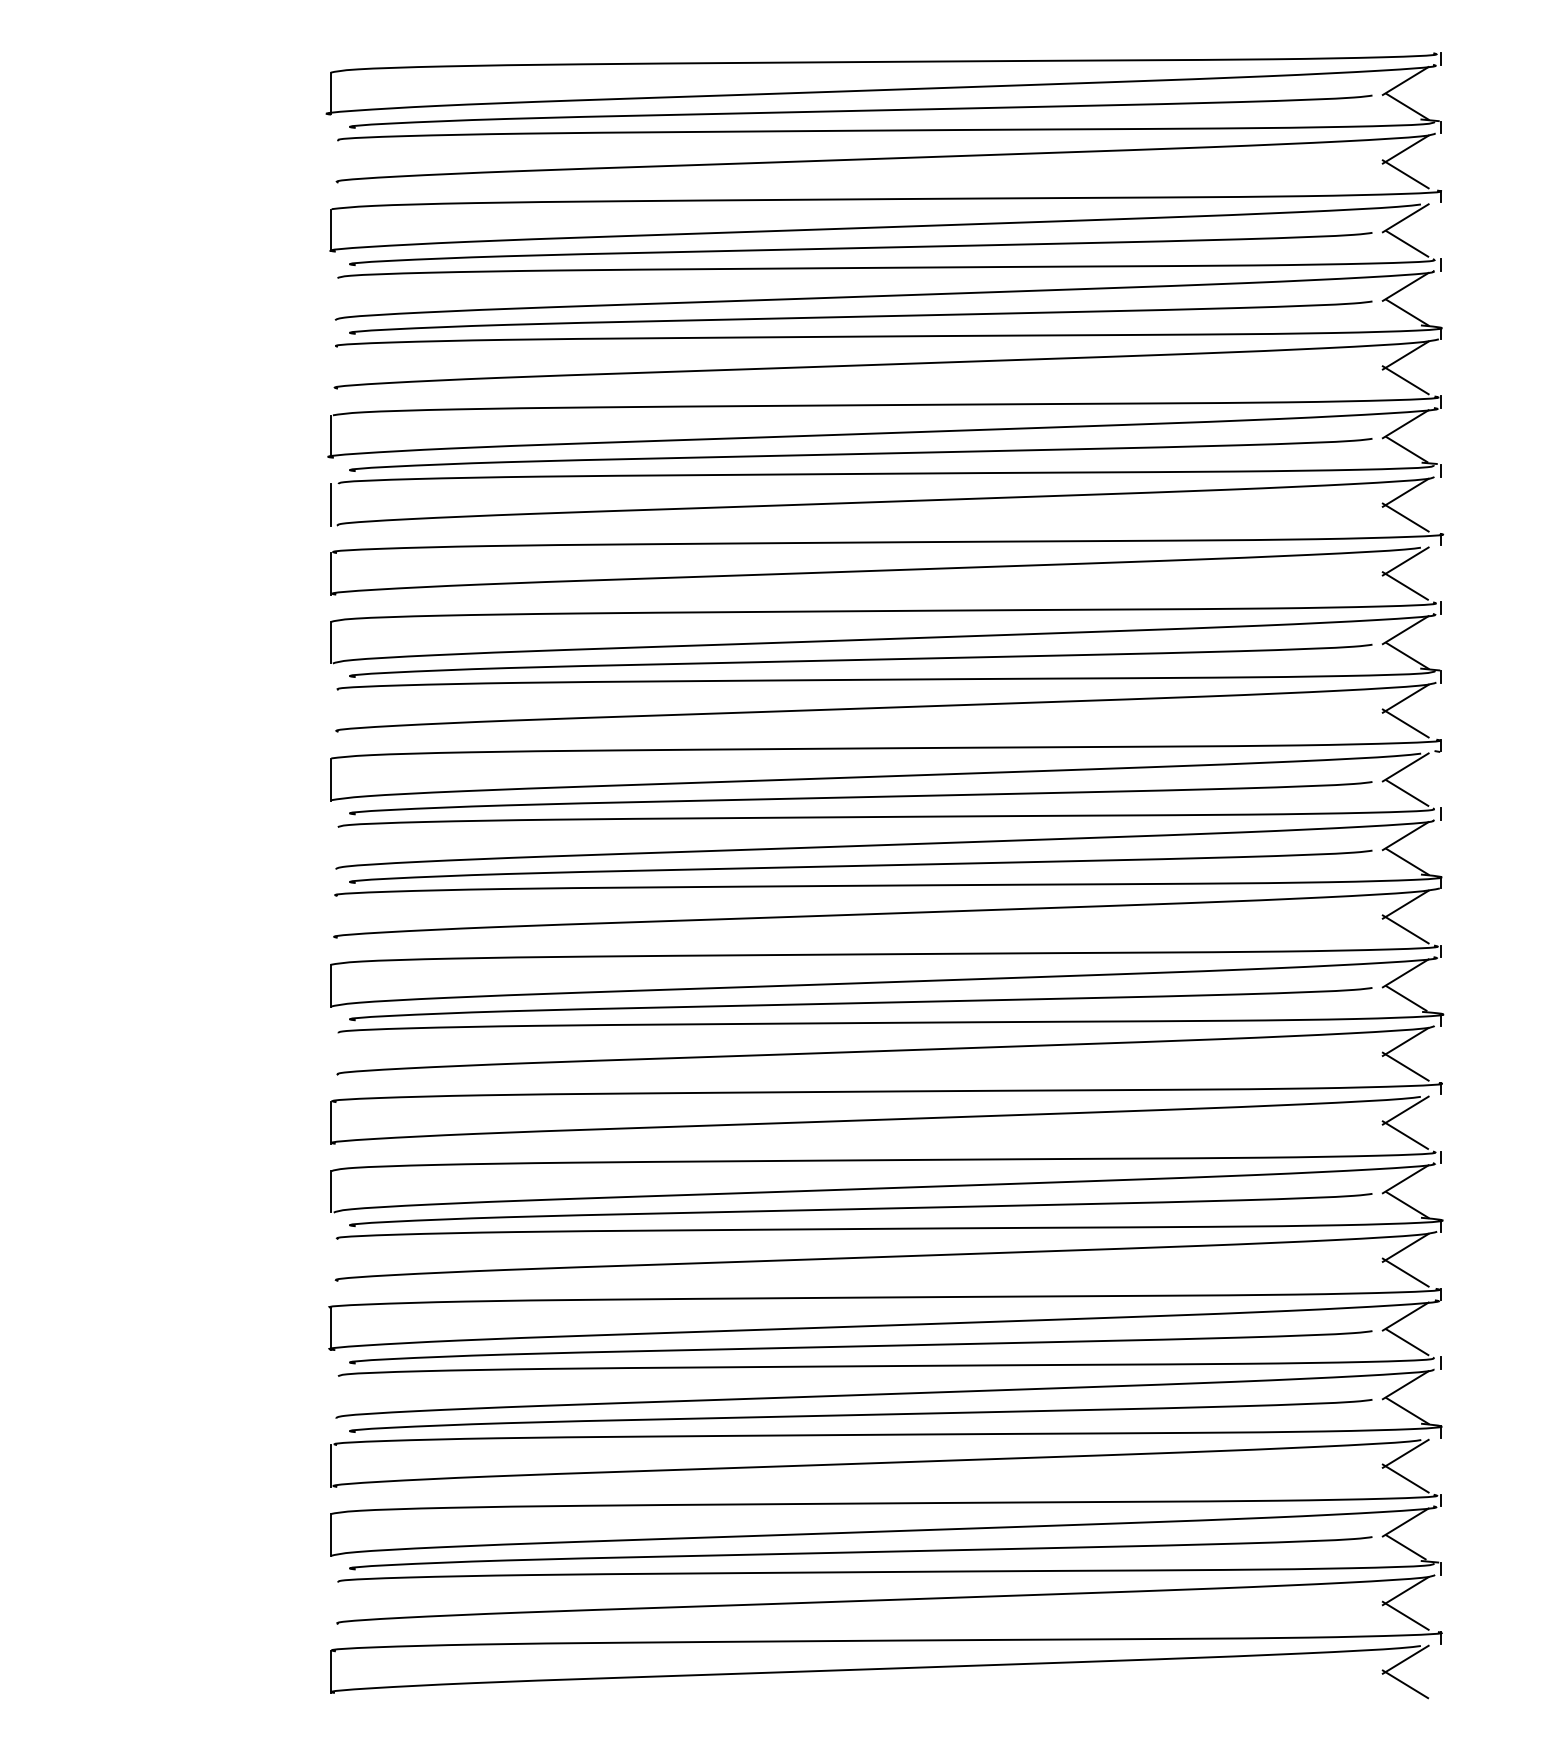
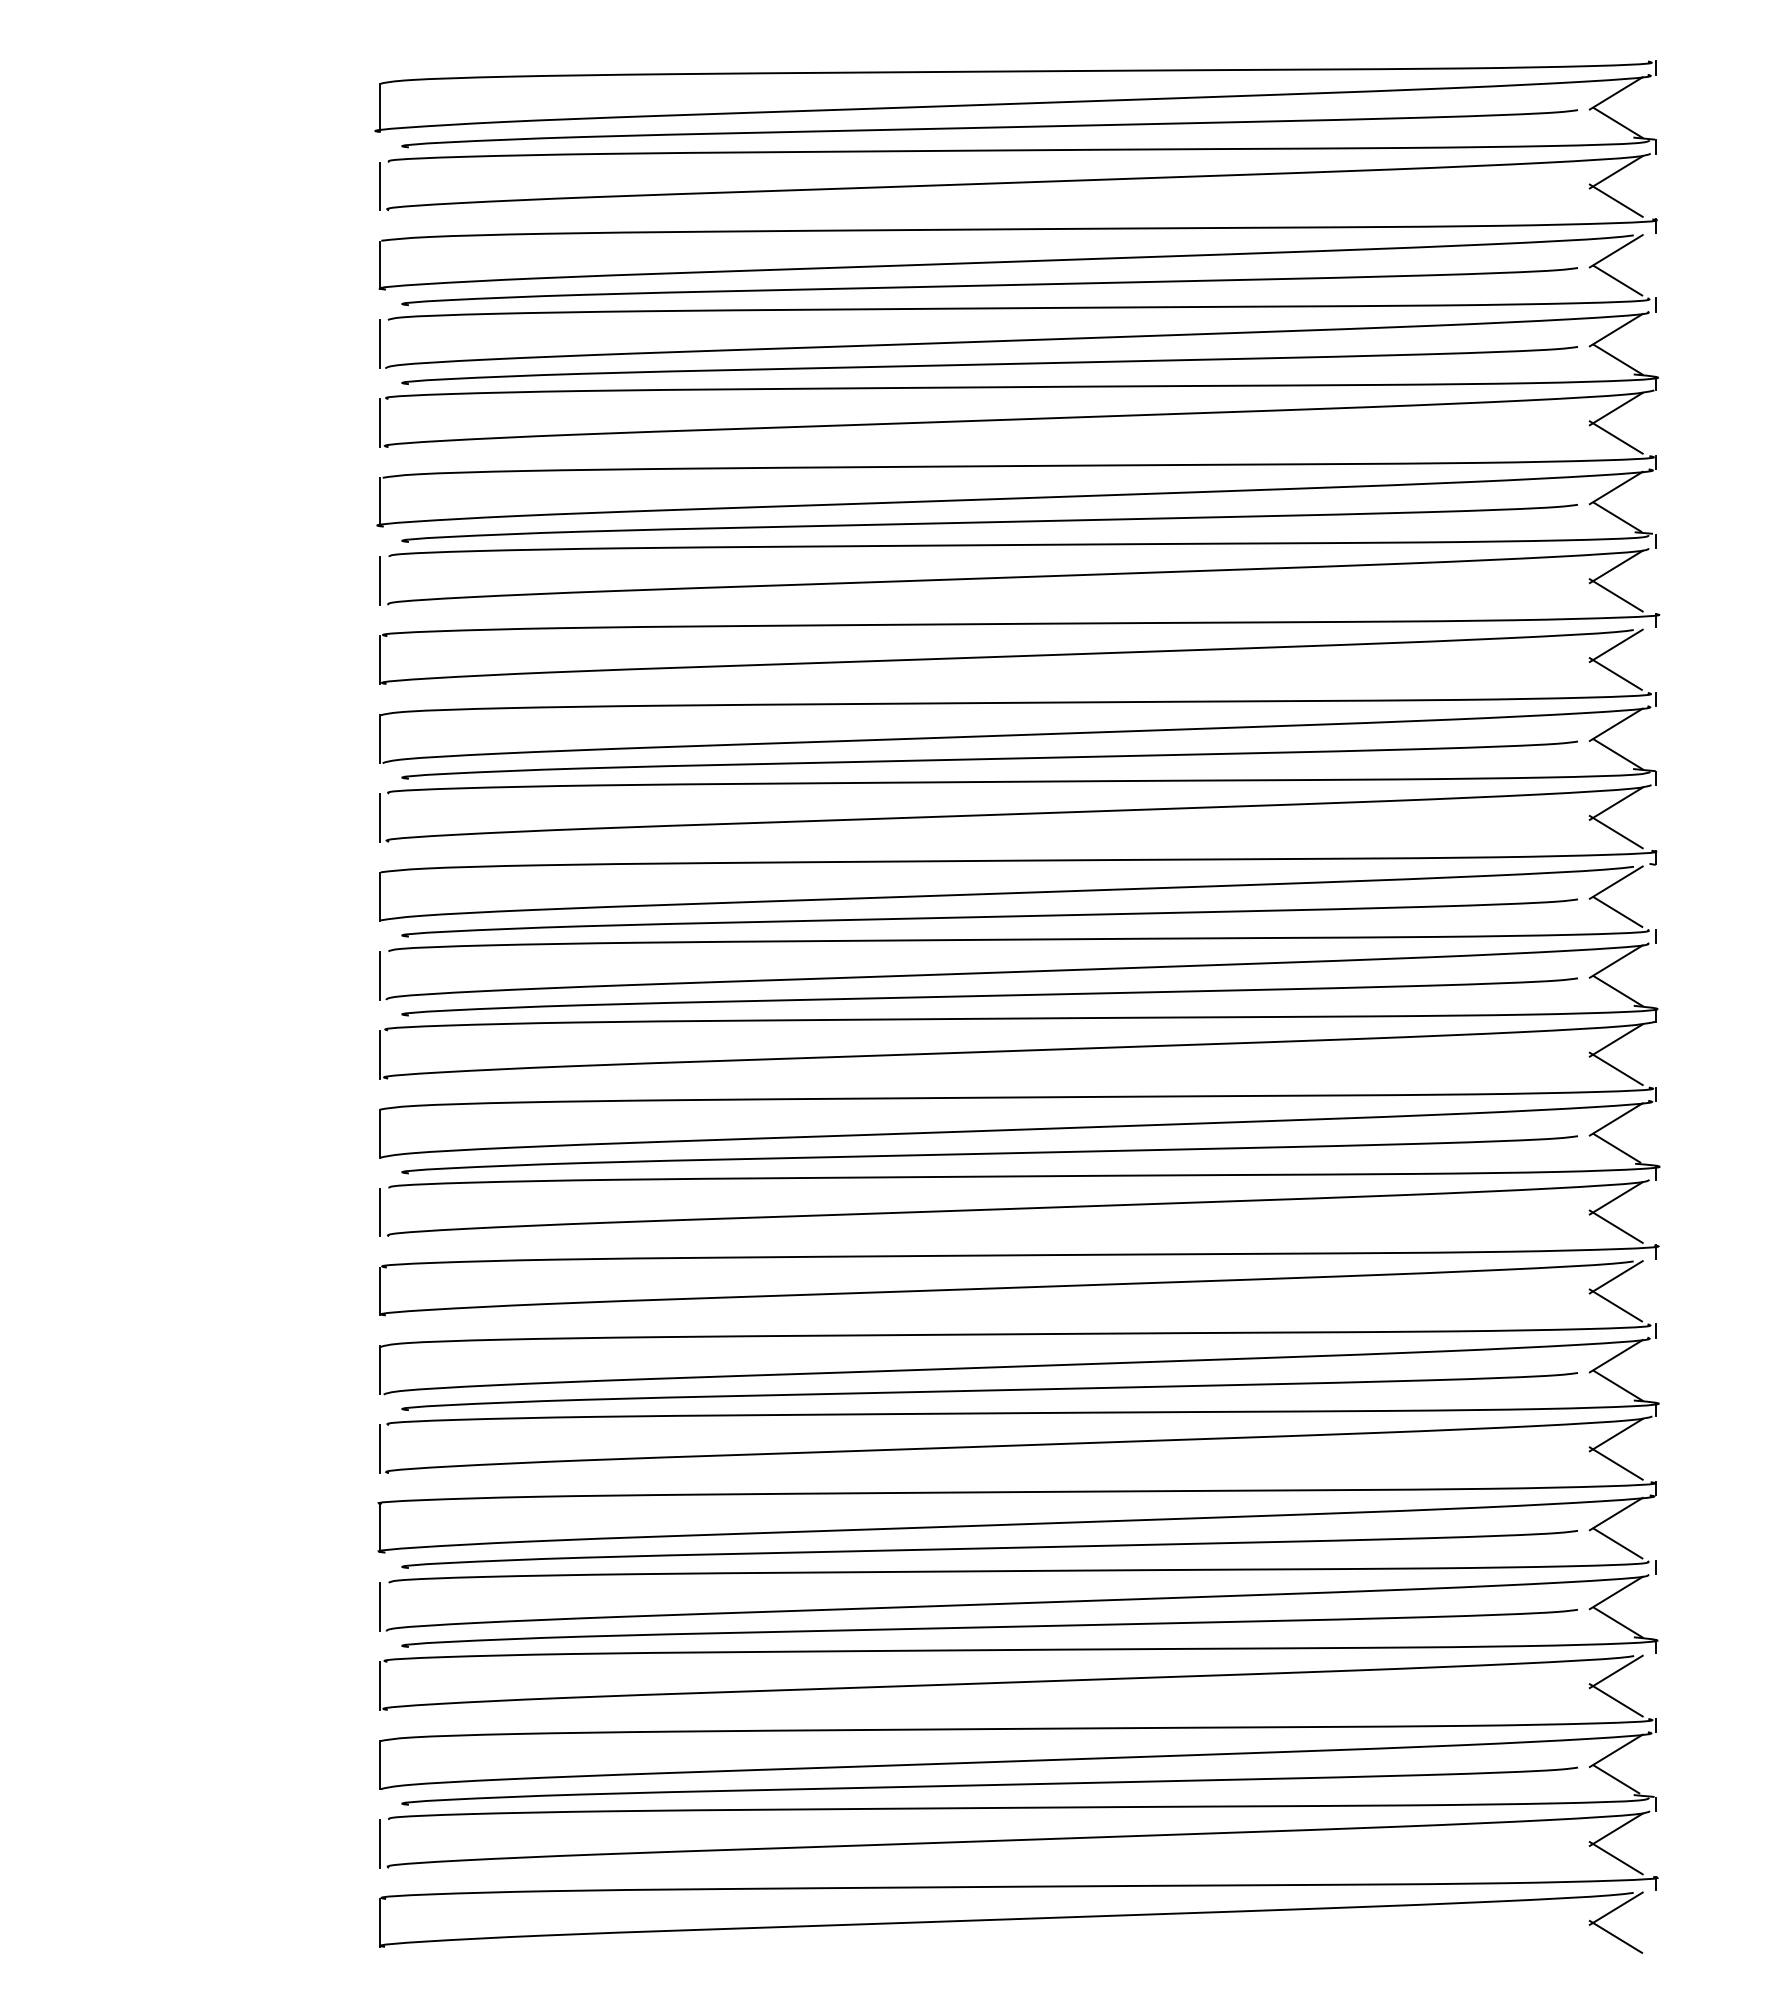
line: (330, 161) -> (380, 186), added
line: (330, 299) -> (380, 344), added
line: (330, 368) -> (380, 423), added
line: (330, 710) -> (380, 817), added
line: (330, 848) -> (380, 975), added
line: (330, 916) -> (380, 1054), added
line: (330, 1054) -> (380, 1212), added
line: (330, 1260) -> (380, 1449), added
line: (330, 1397) -> (380, 1607), added
line: (330, 1603) -> (380, 1843), added

